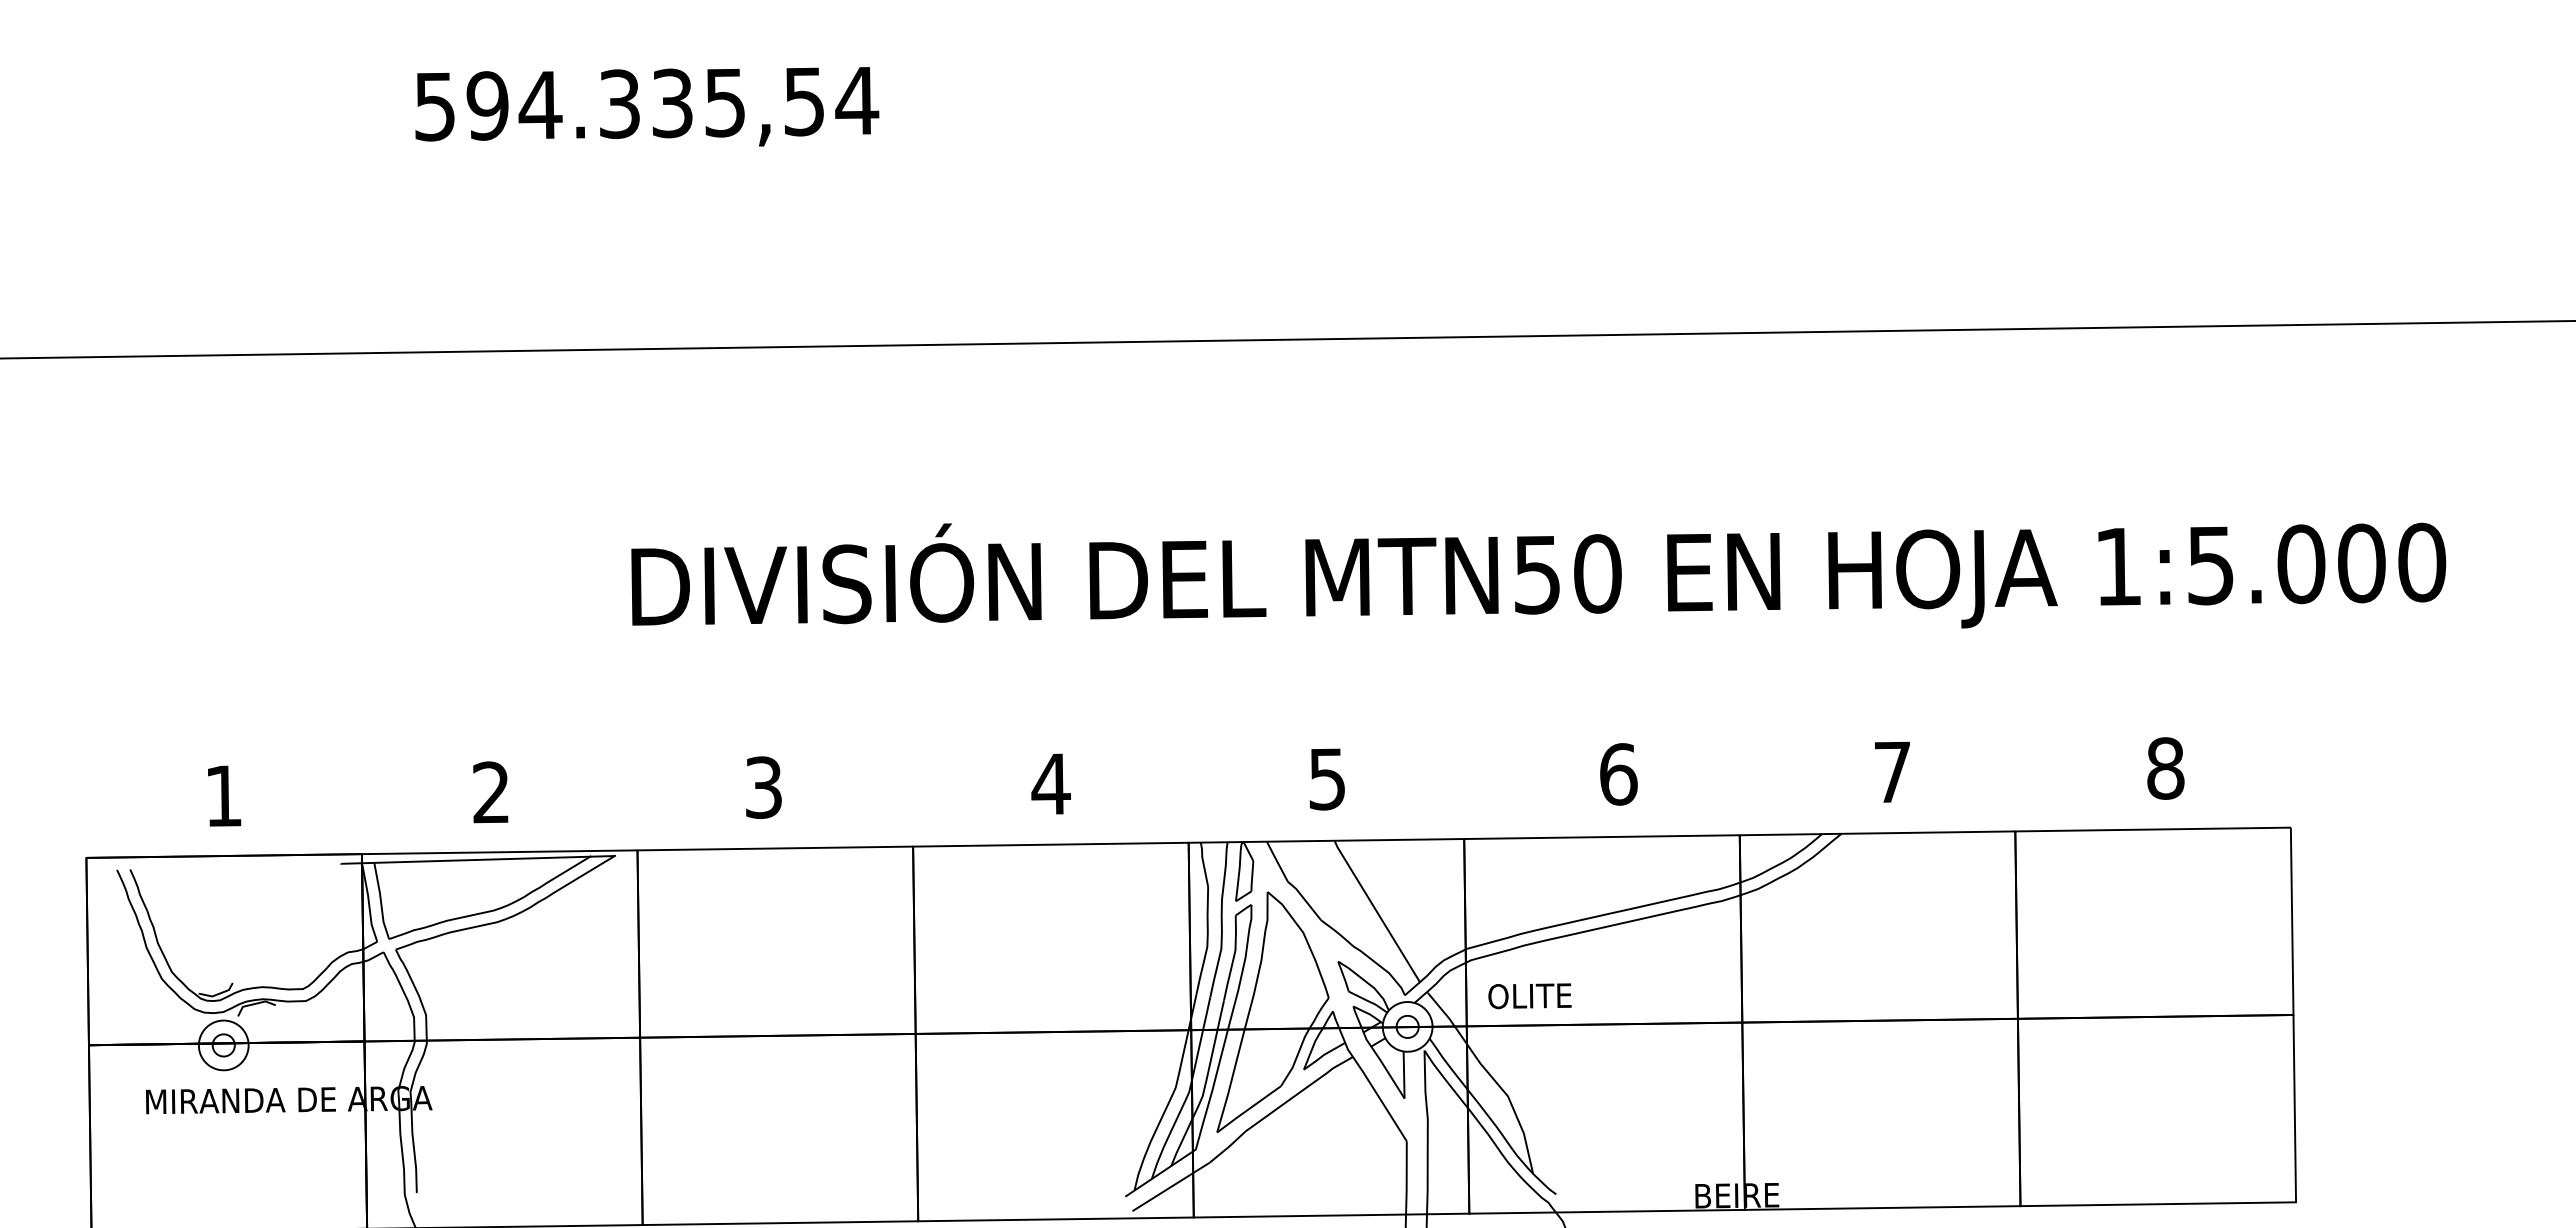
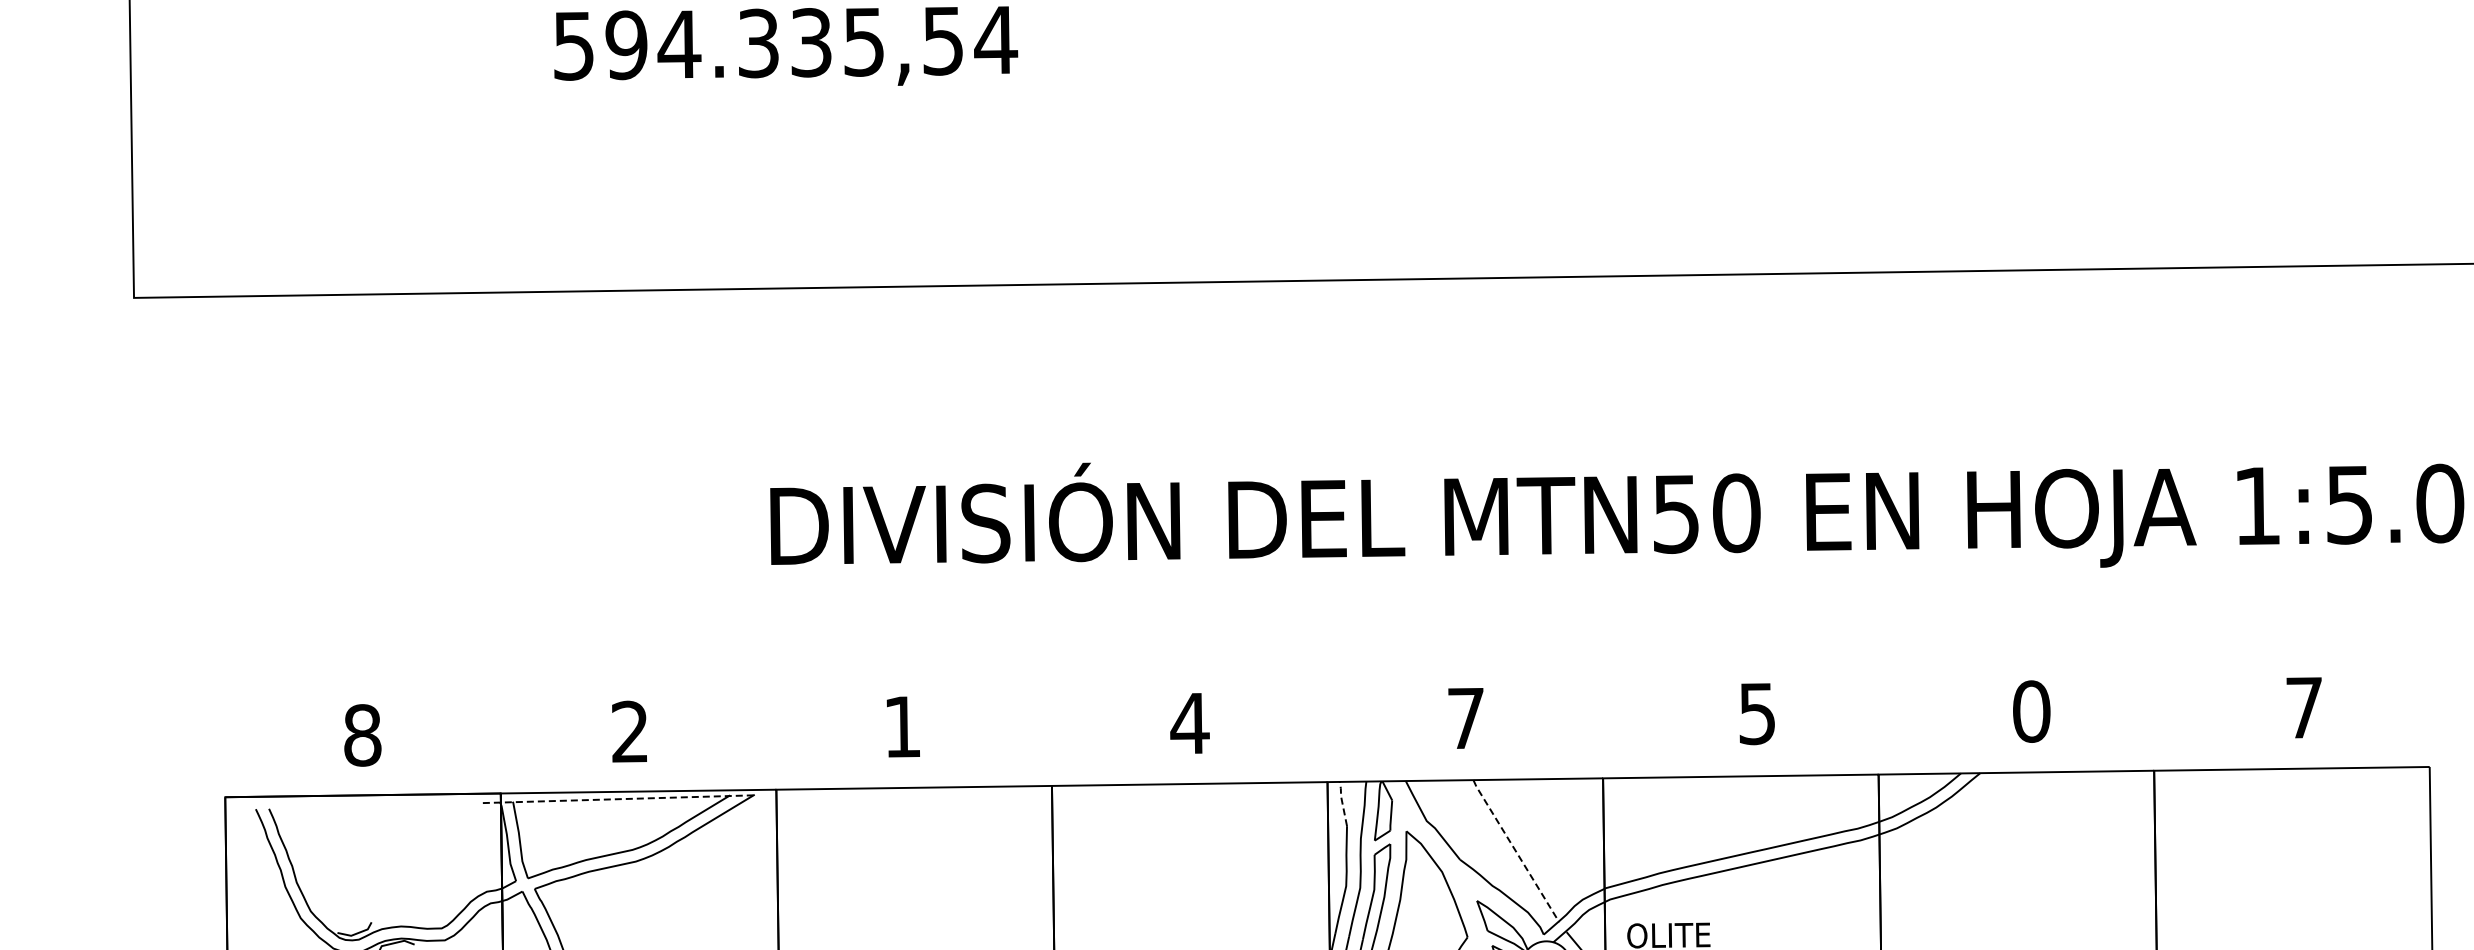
text: (2165, 768) -> (2304, 707), 8 -> 7
text: (1892, 772) -> (2031, 711), 7 -> 0
text: (1618, 774) -> (1757, 713), 6 -> 5
text: (1326, 779) -> (1465, 718), 5 -> 7
text: (763, 787) -> (902, 726), 3 -> 1
text: (223, 795) -> (362, 734), 1 -> 8
line: (477, 859) -> (616, 798), solid -> dashed
line: (1203, 862) -> (1342, 801), solid -> dashed
line: (1376, 911) -> (1515, 850), solid -> dashed

